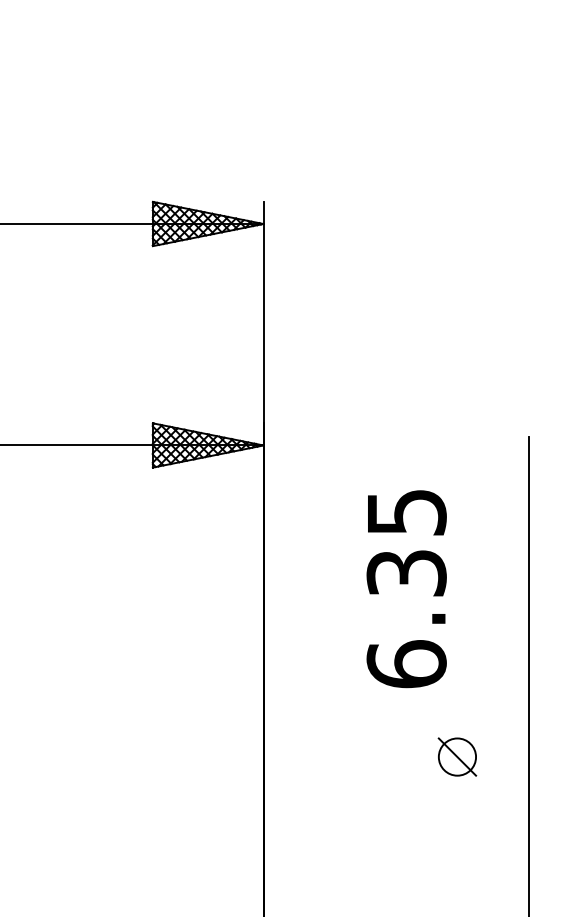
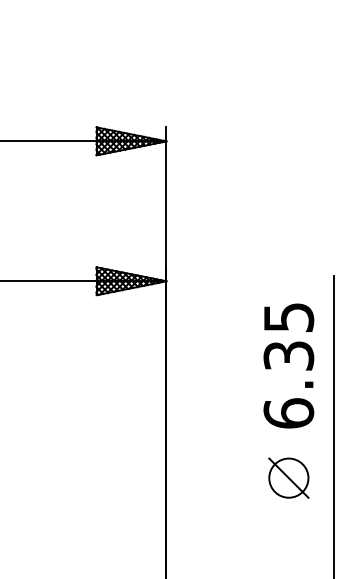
text: (406, 588) -> (288, 365), moved
part: (456, 756) -> (288, 477), size x1.67

